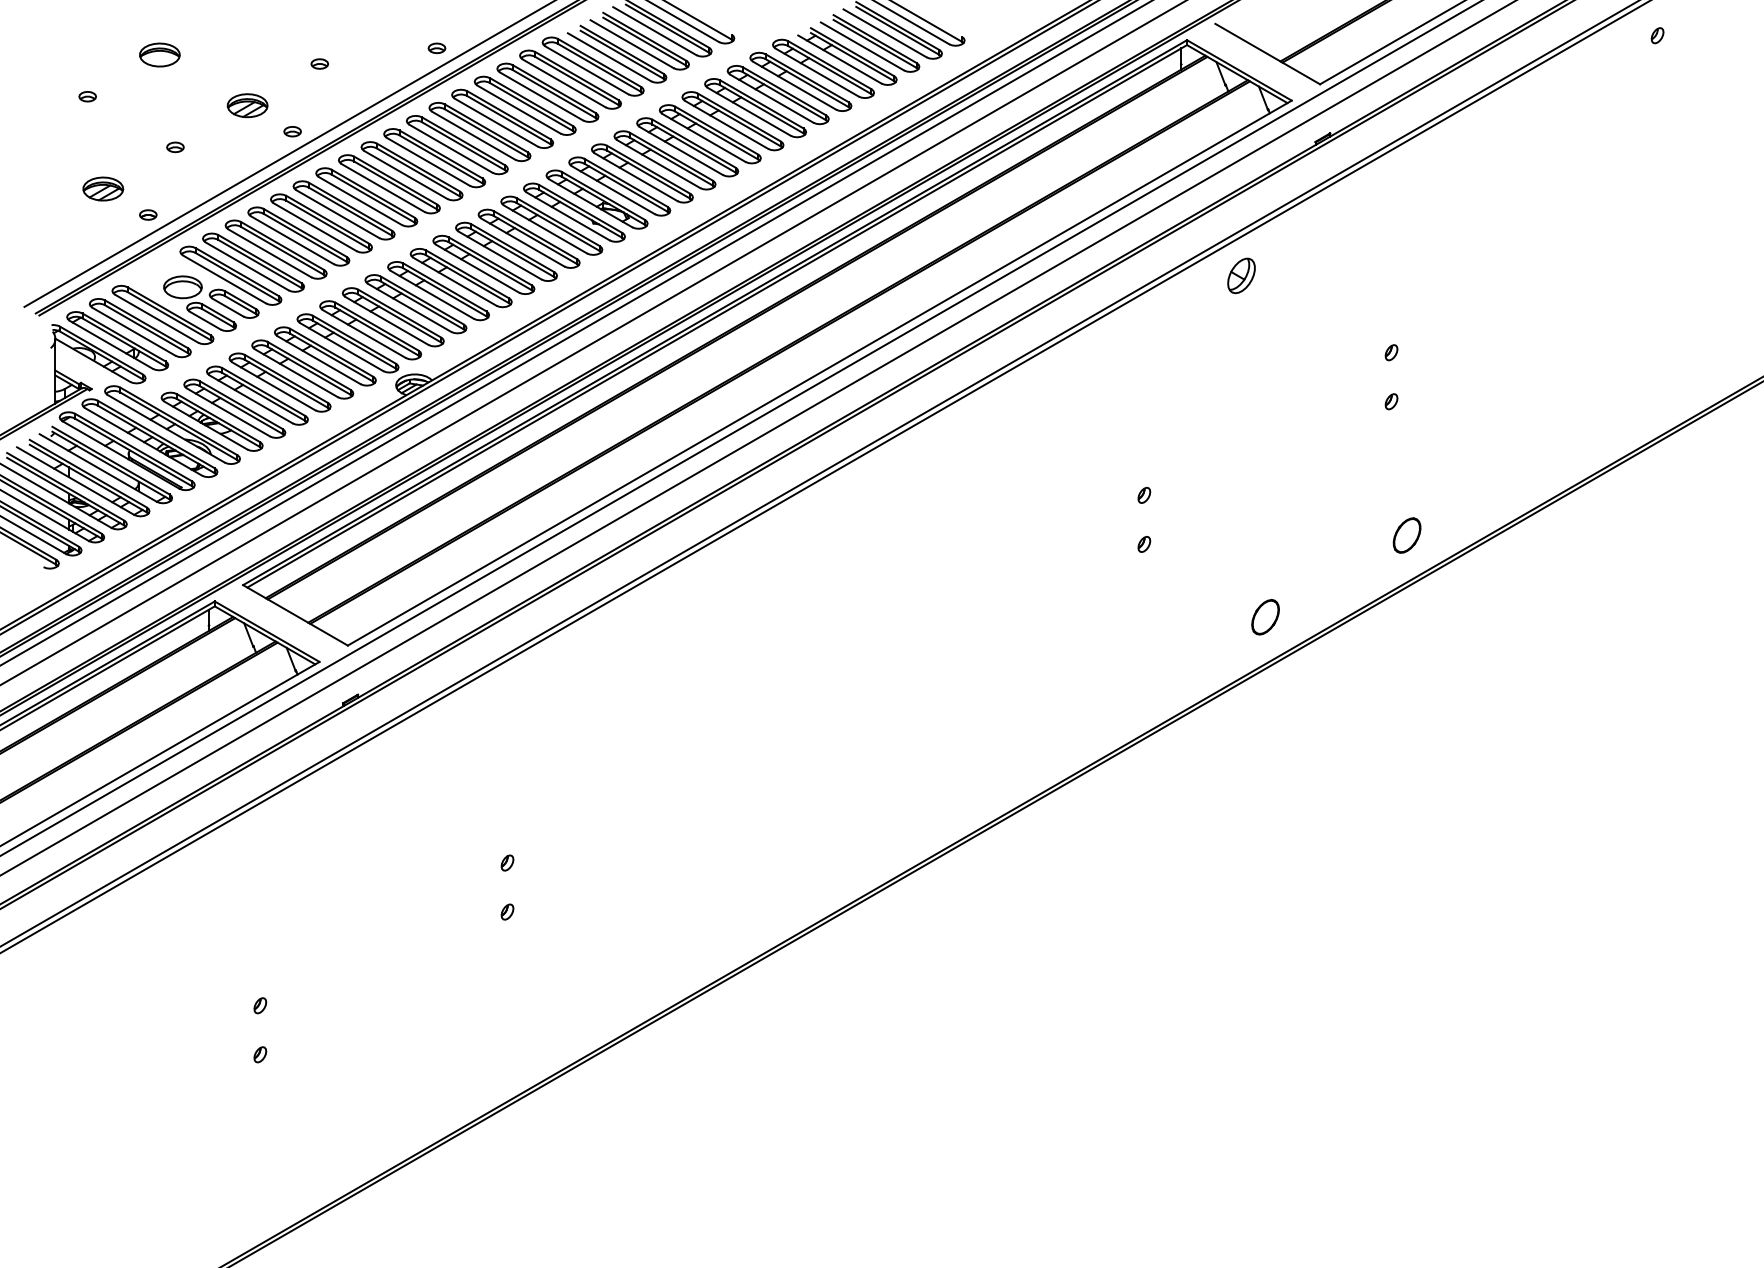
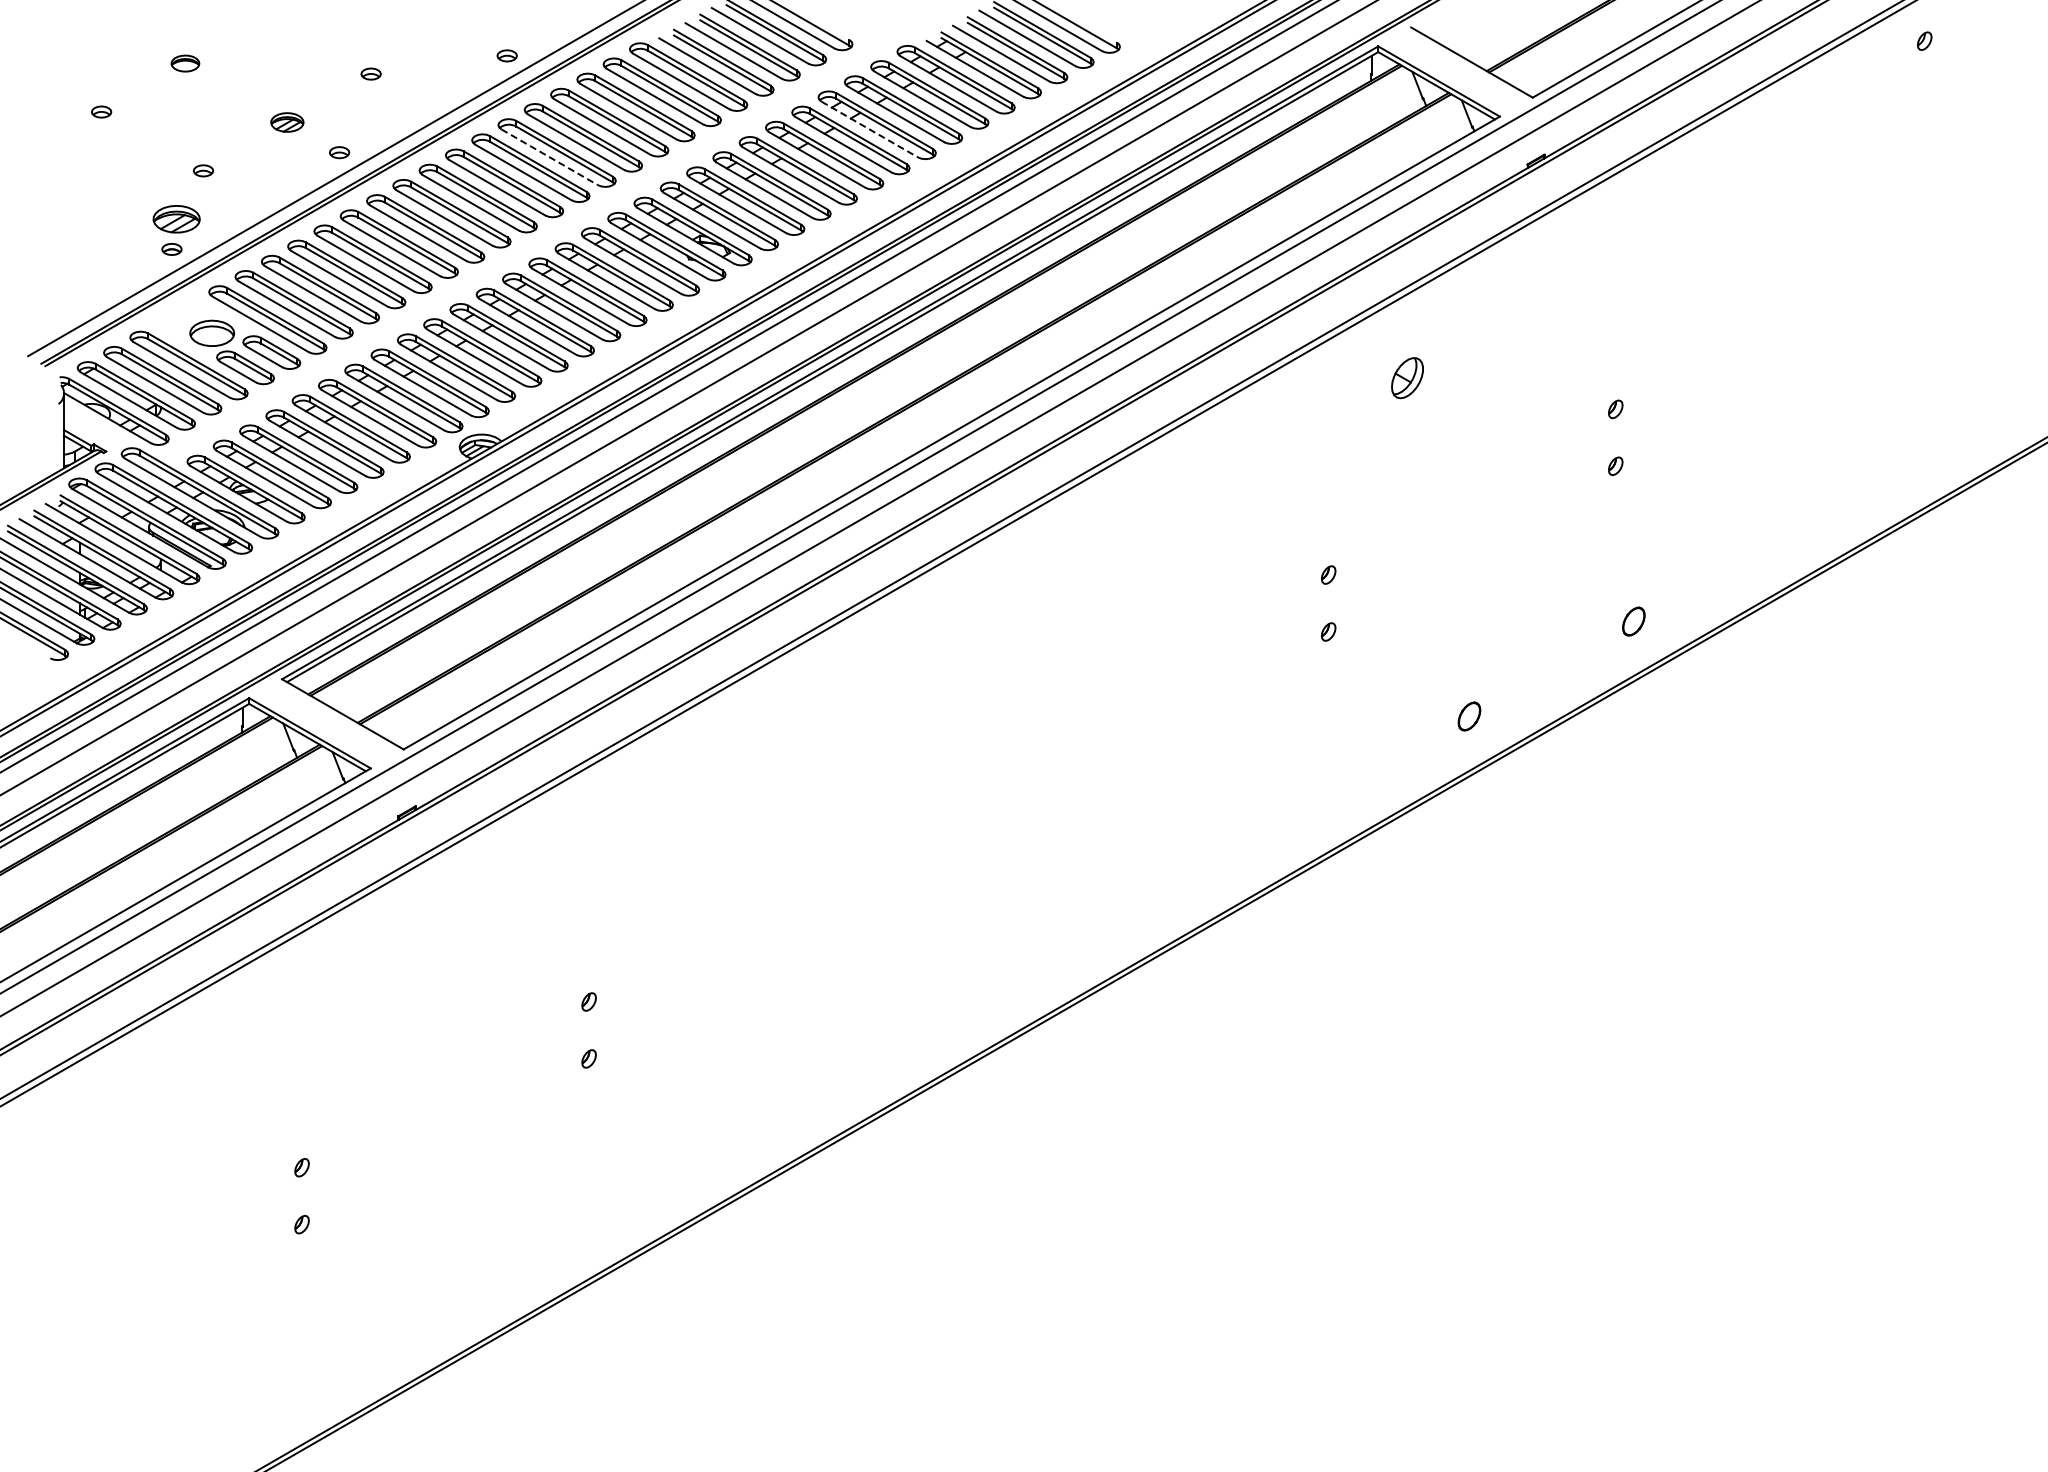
part: (159, 54) -> (185, 63), size x0.6
part: (247, 105) -> (287, 122), size x0.7
line: (748, 111) -> (869, 129), solid -> dashed
line: (473, 135) -> (549, 157), solid -> dashed
part: (103, 189) -> (176, 219), moved
part: (1241, 276) -> (1407, 378), moved
part: (1406, 535) -> (1633, 621), size x0.7
part: (1265, 617) -> (1469, 716), size x0.7

